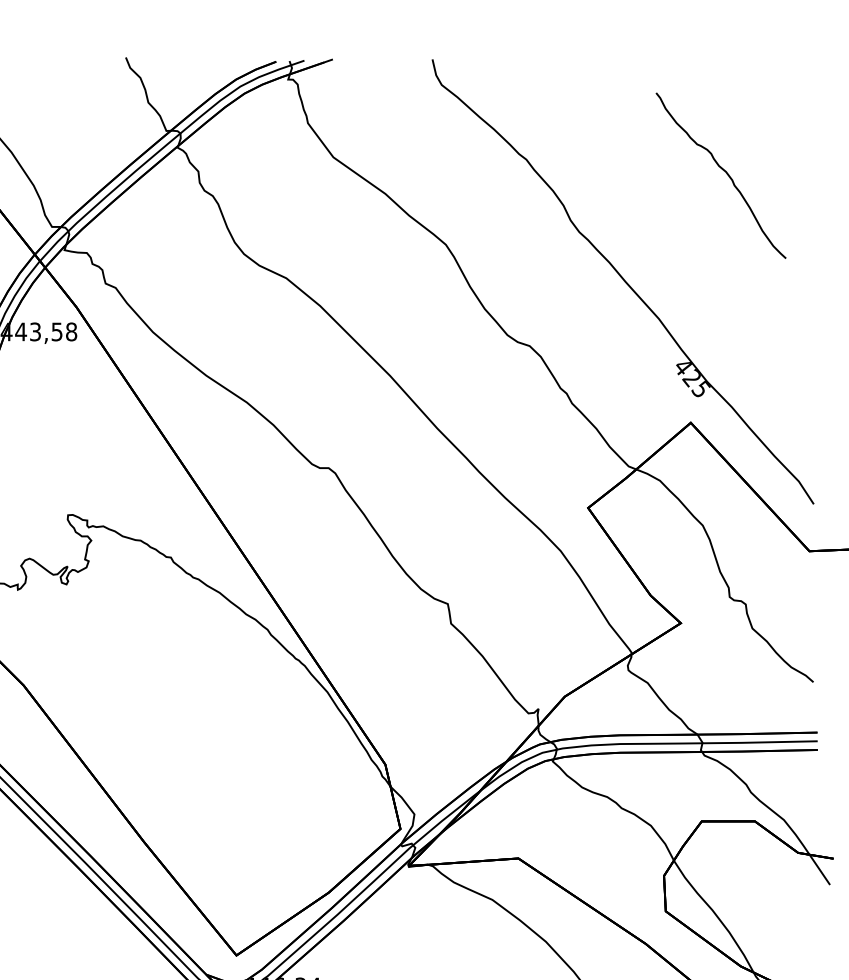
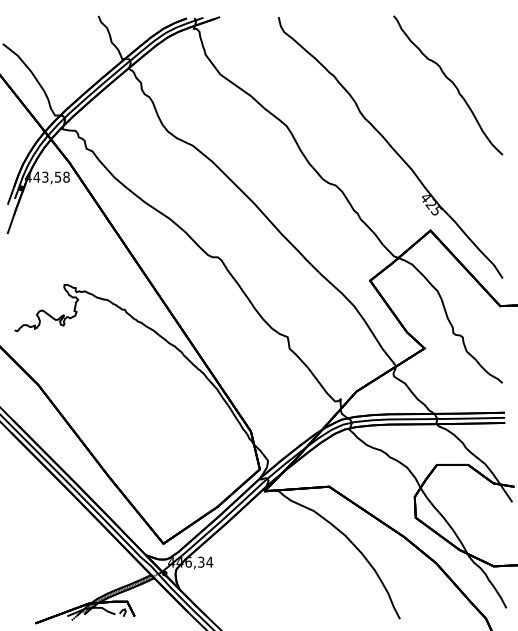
part: (721, 175) -> (448, 85), size x1.43

